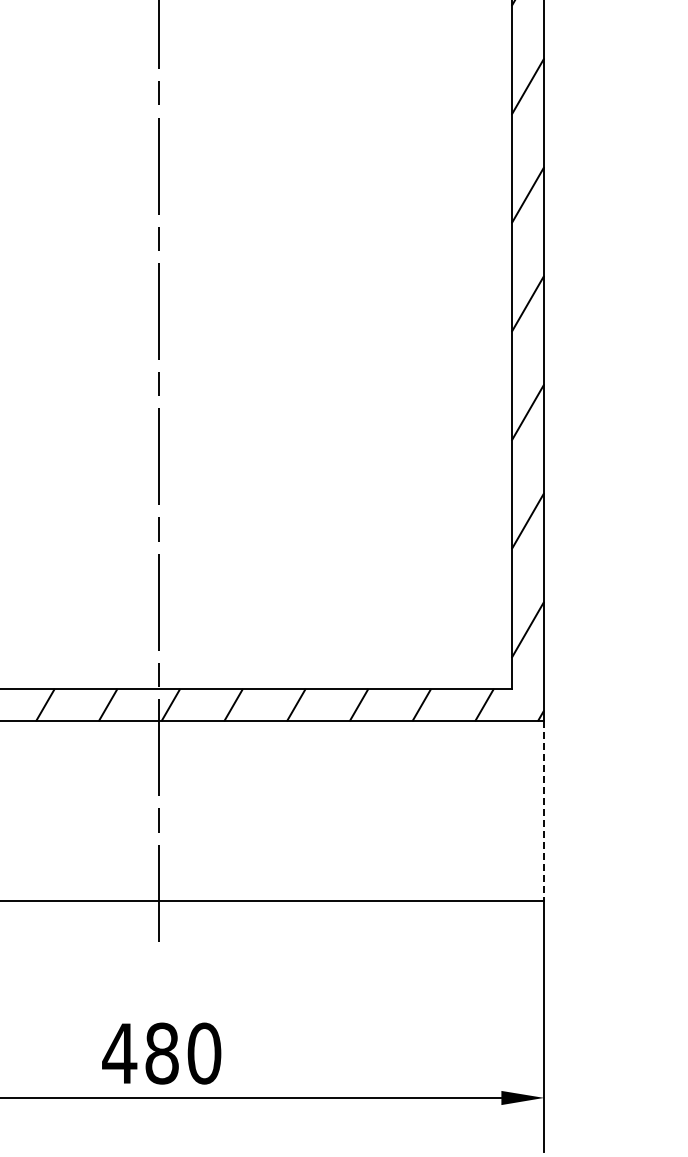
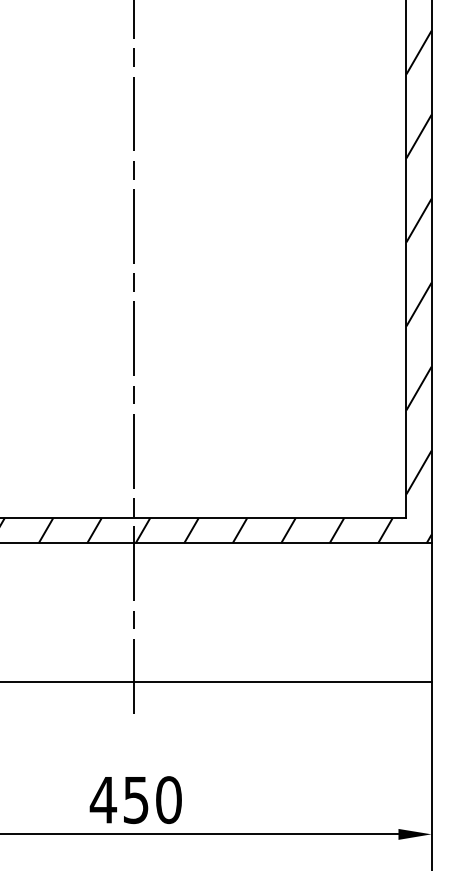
line: (544, 811) -> (431, 612), dashed -> solid
text: (161, 1053) -> (135, 800), 480 -> 450

